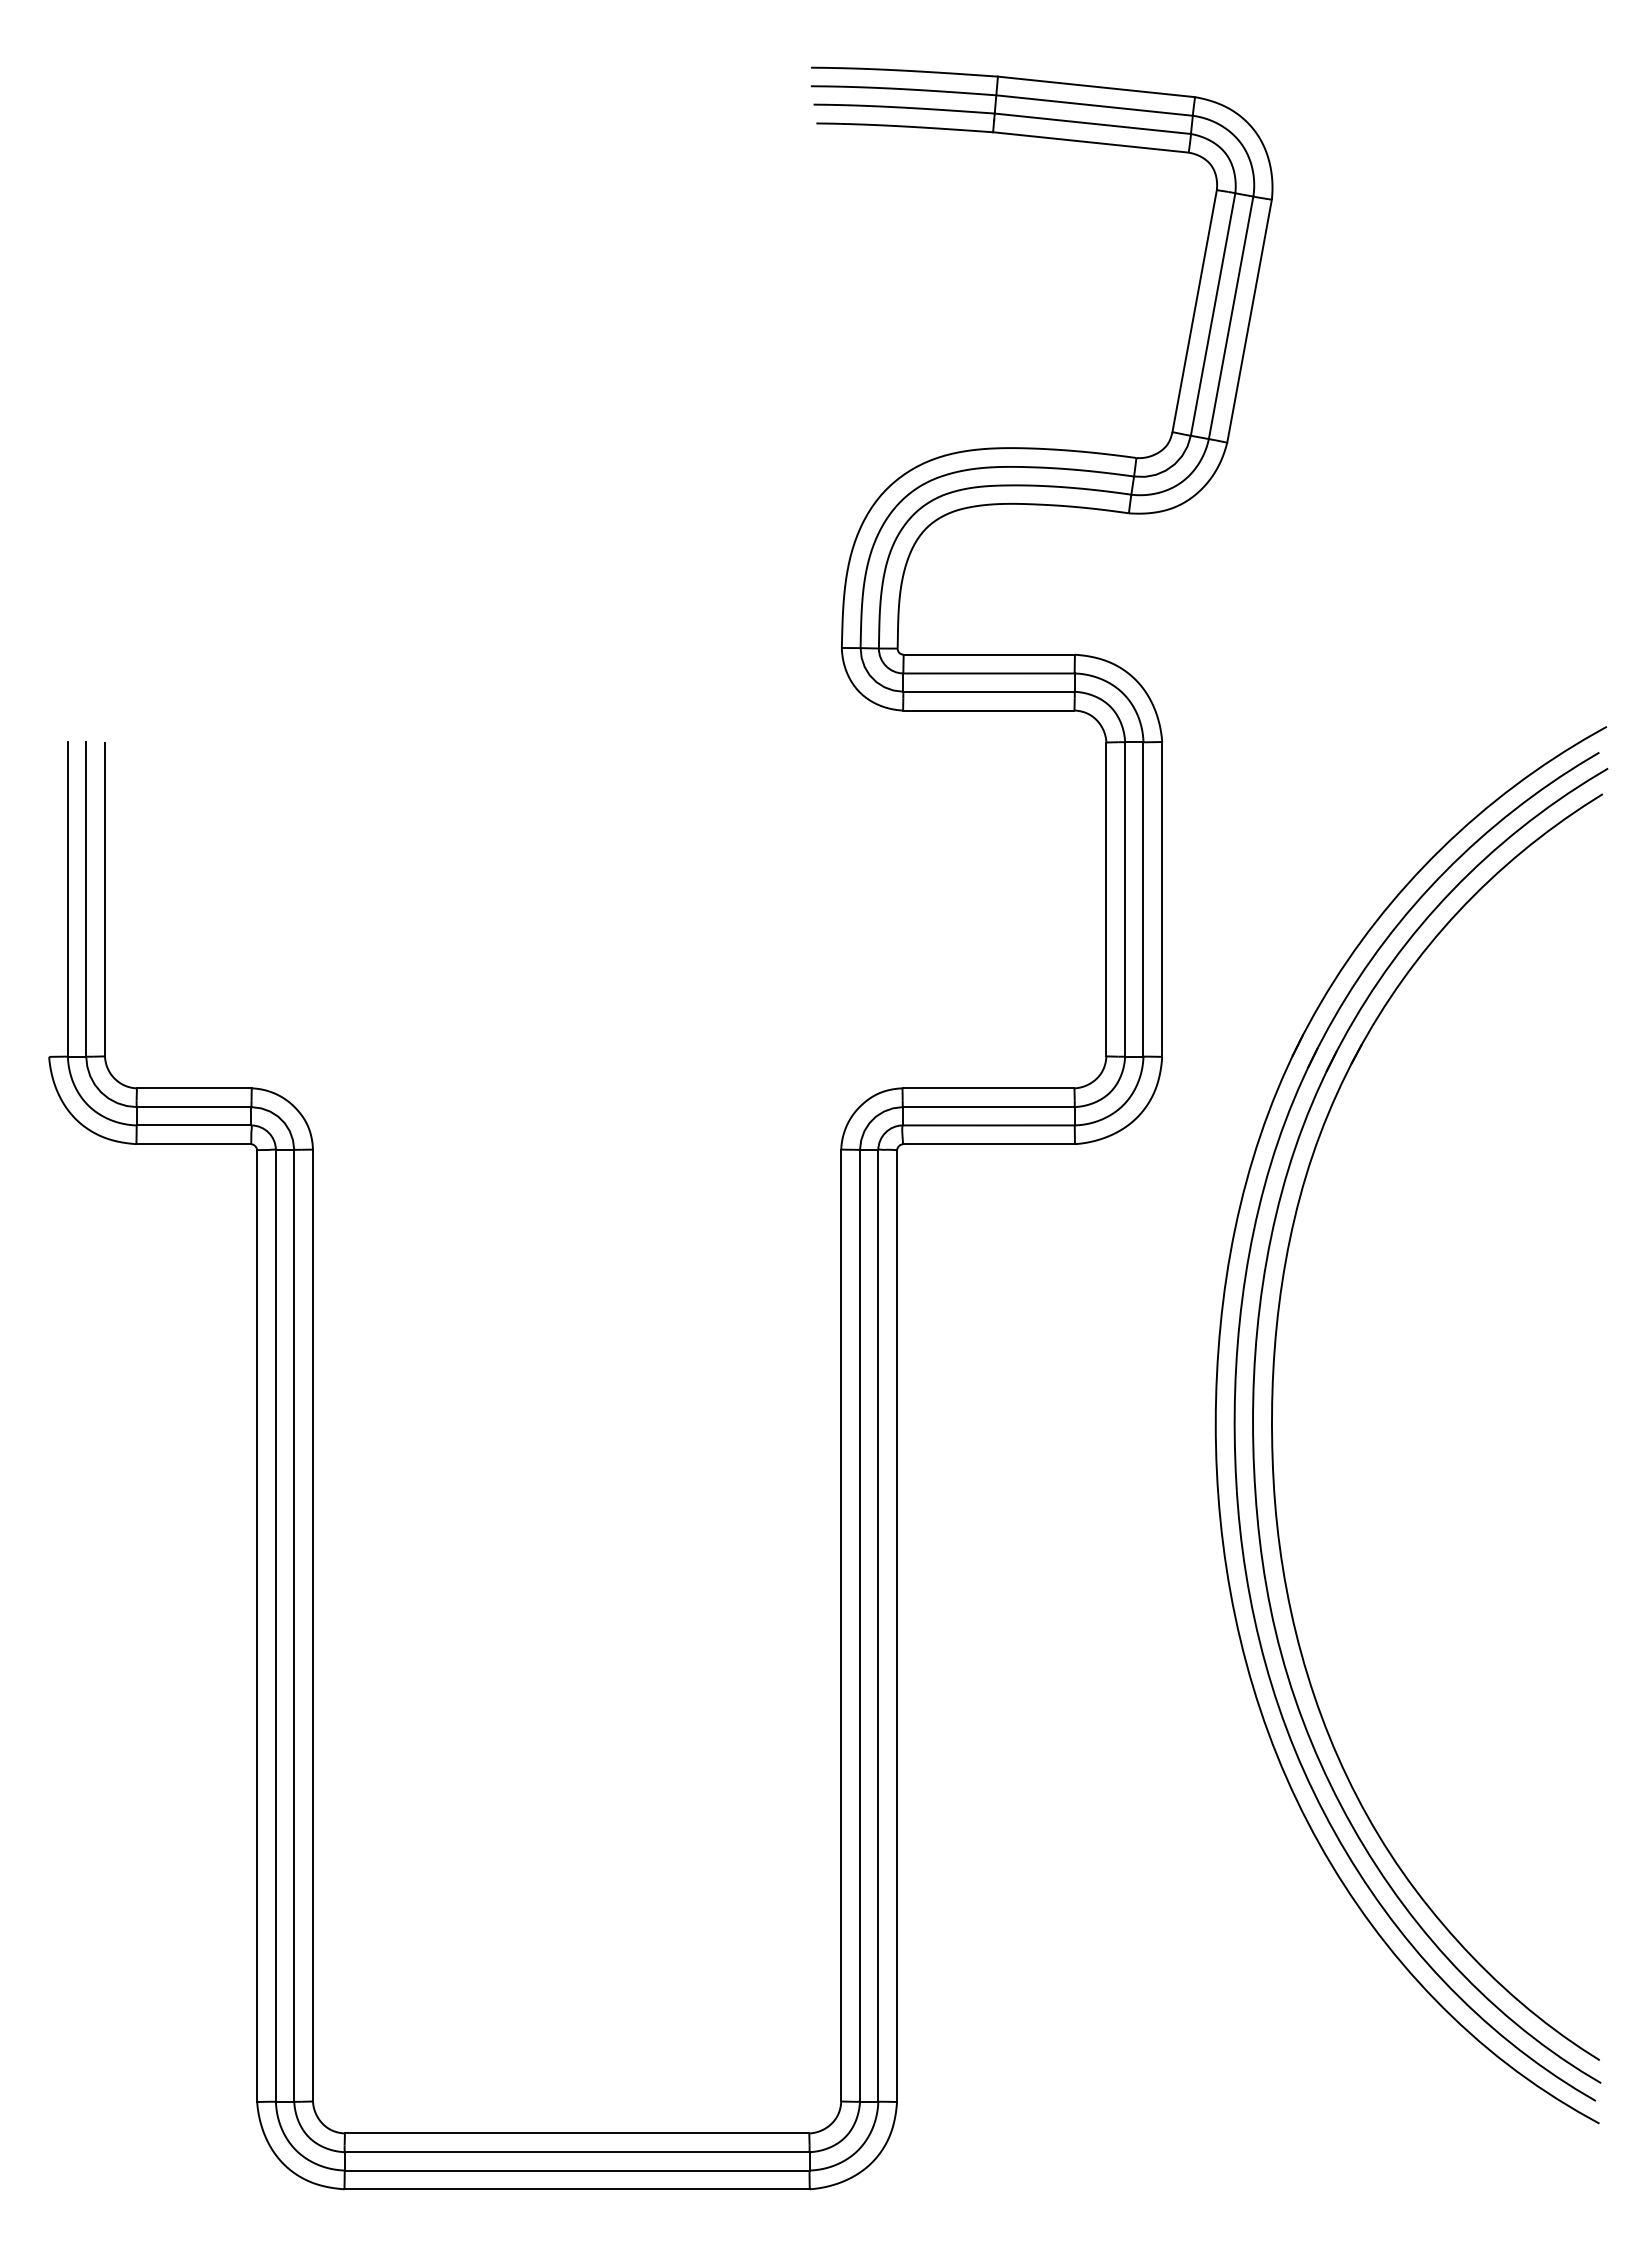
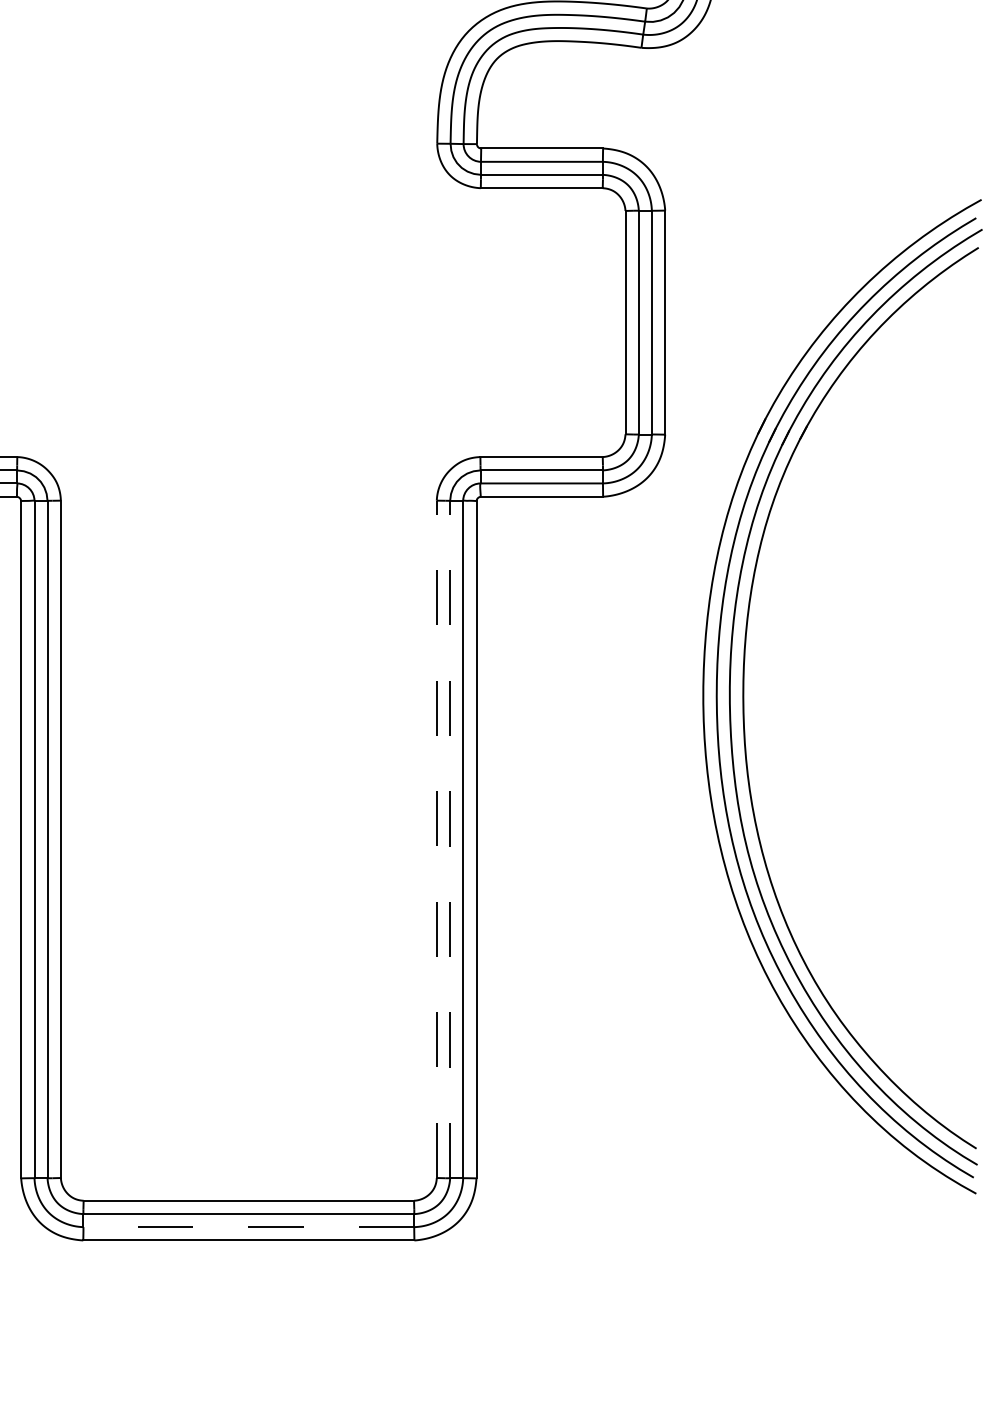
line: (841, 1625) -> (436, 839), solid -> dashed
line: (860, 1625) -> (450, 839), solid -> dashed
line: (576, 2170) -> (248, 1227), solid -> dashed

